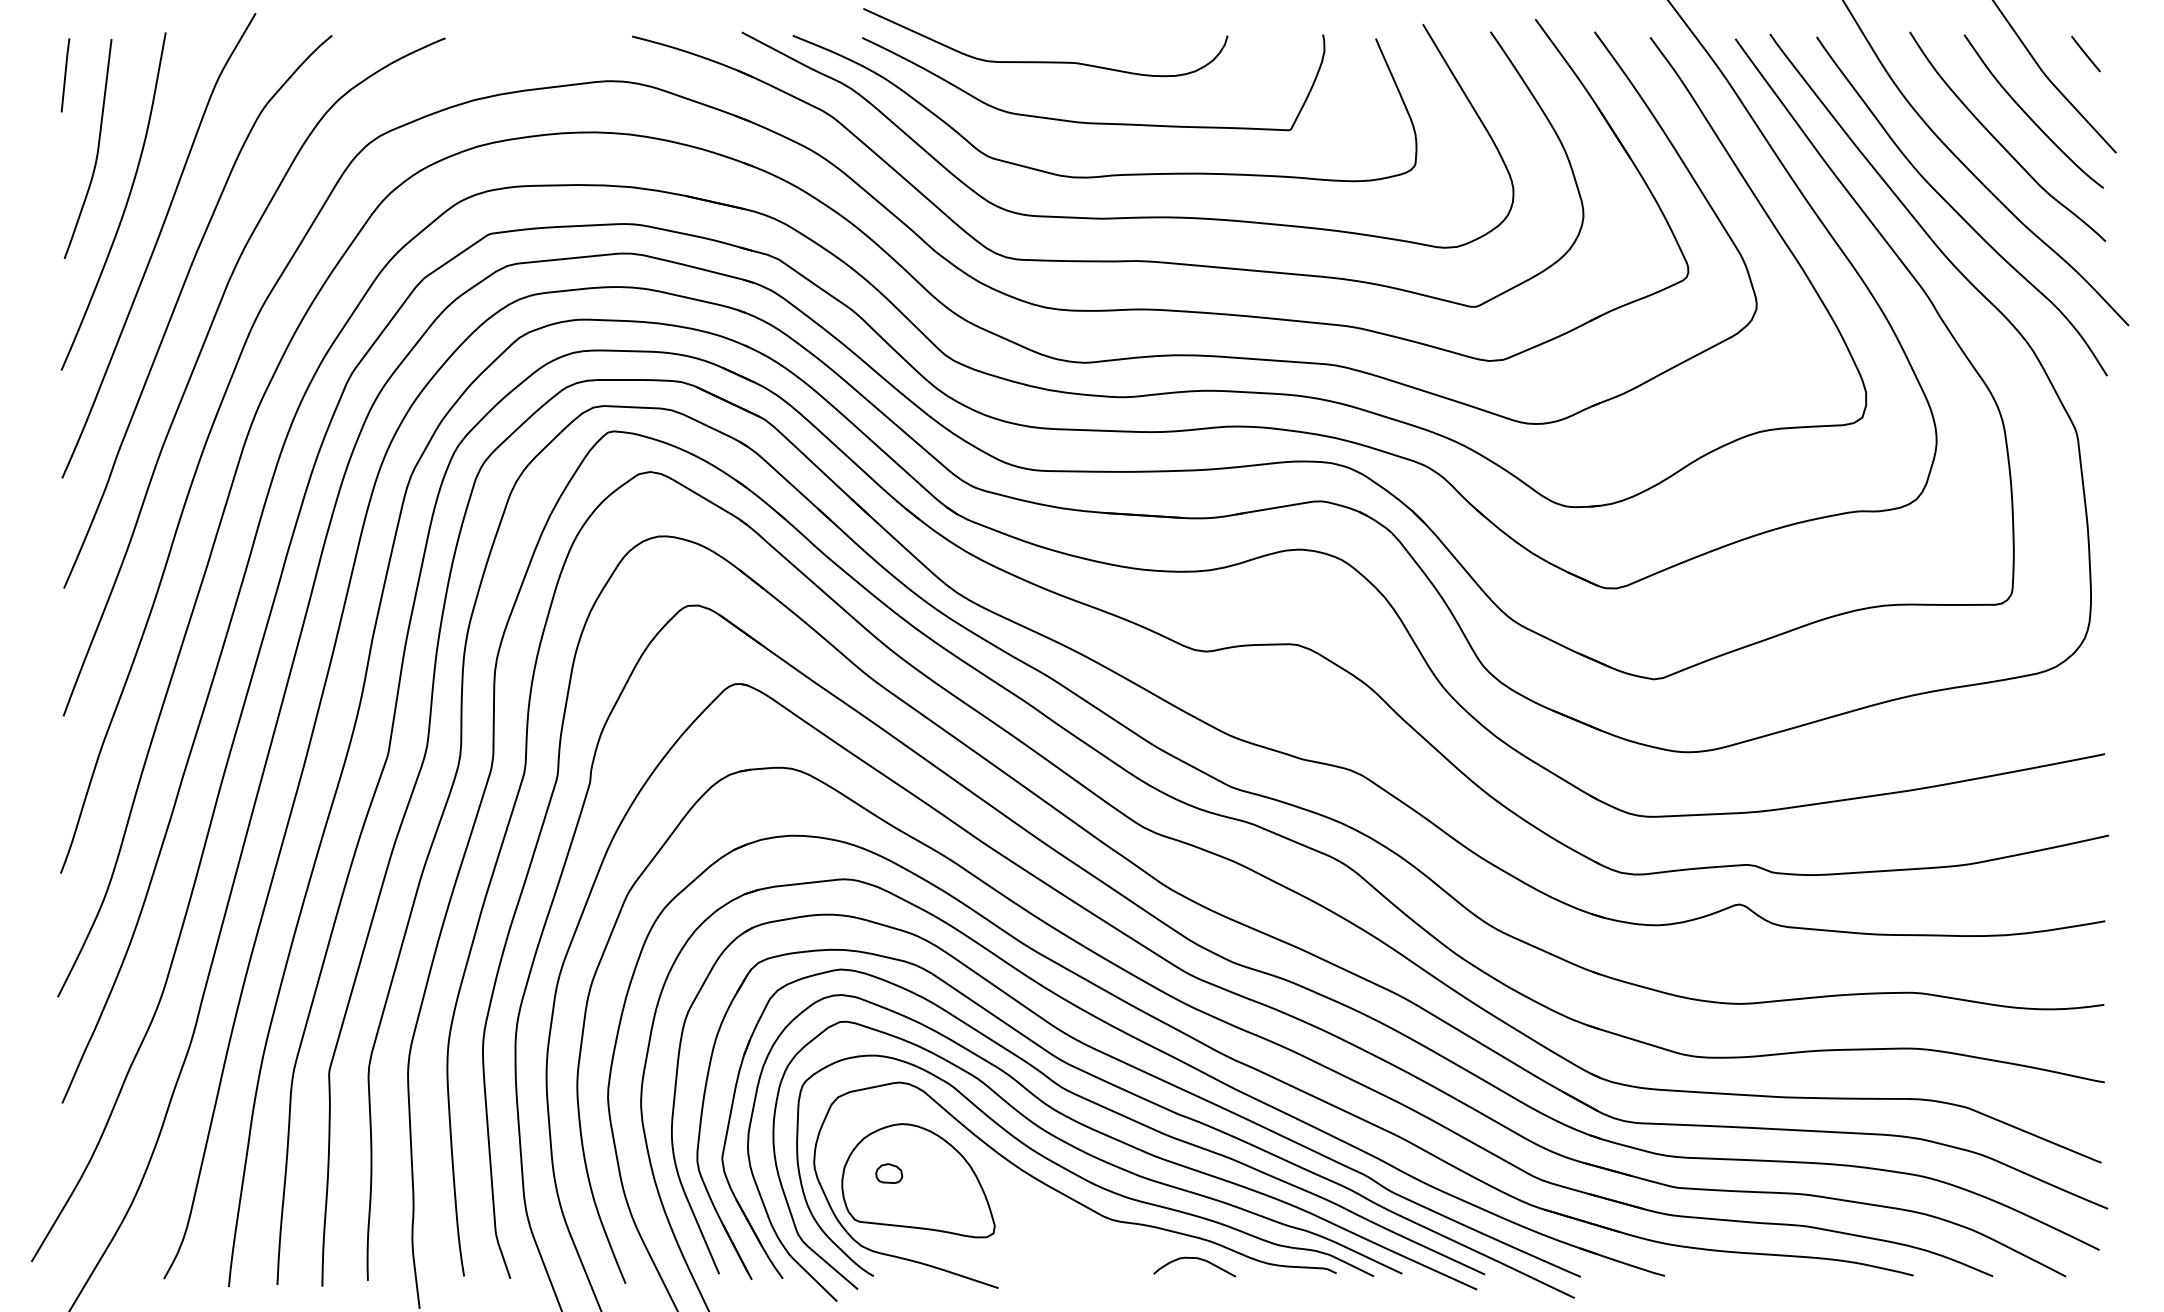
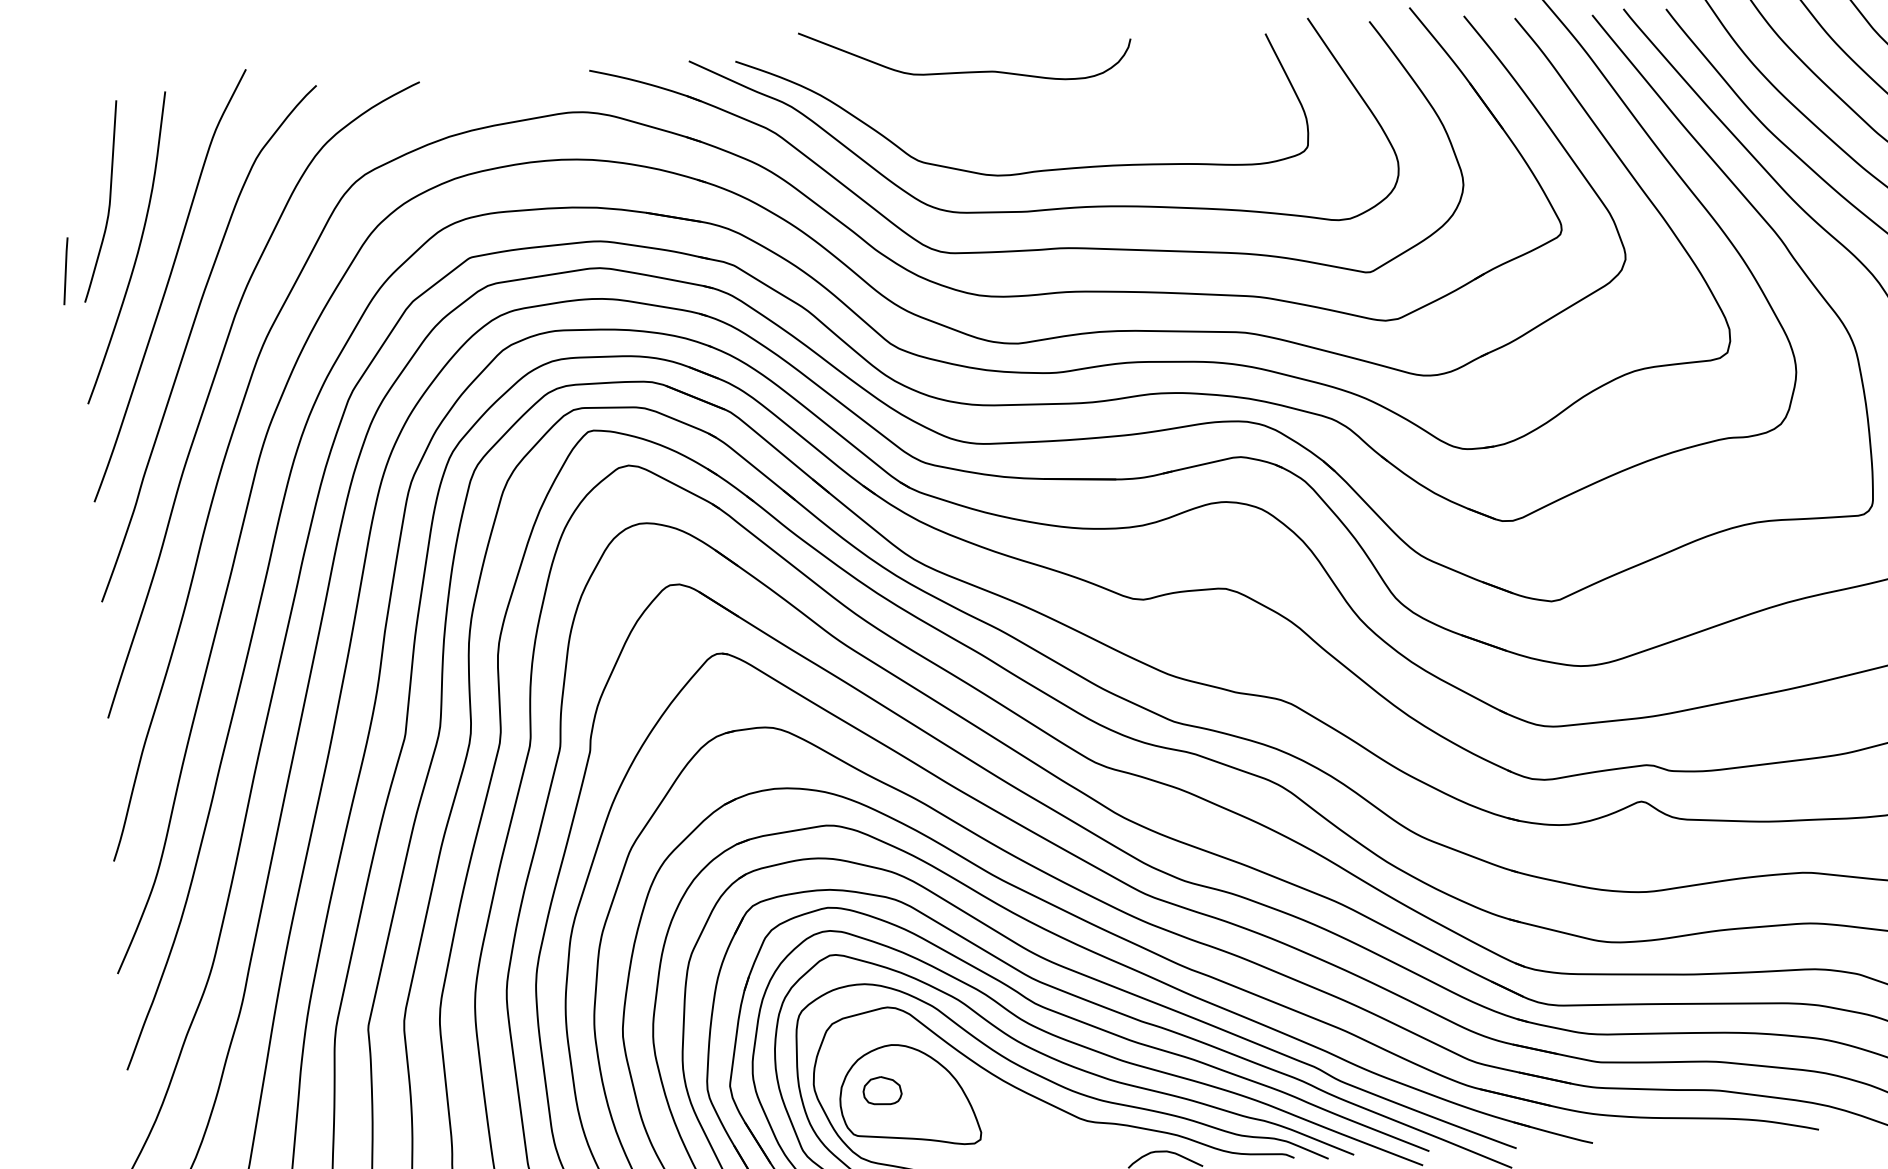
line: (65, 75) -> (65, 271), moved
curve: (1093, 122) -> (1013, 124), removed
part: (889, 1173) -> (882, 1090), size x1.6

